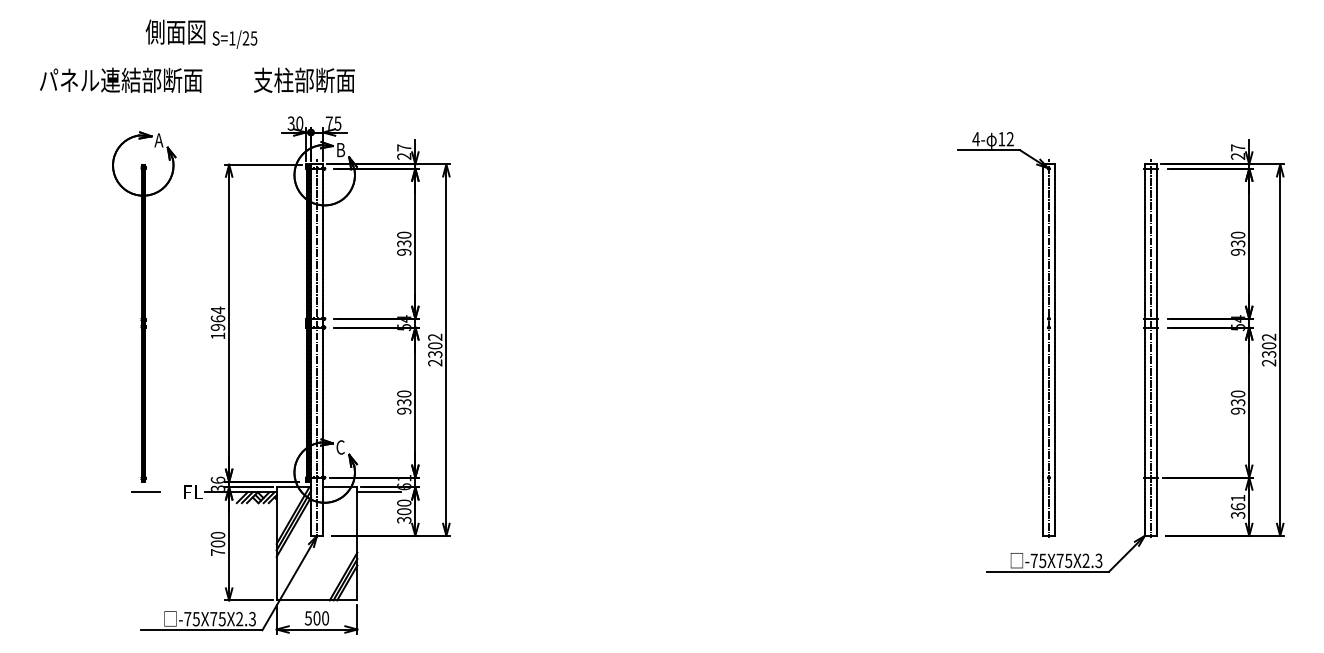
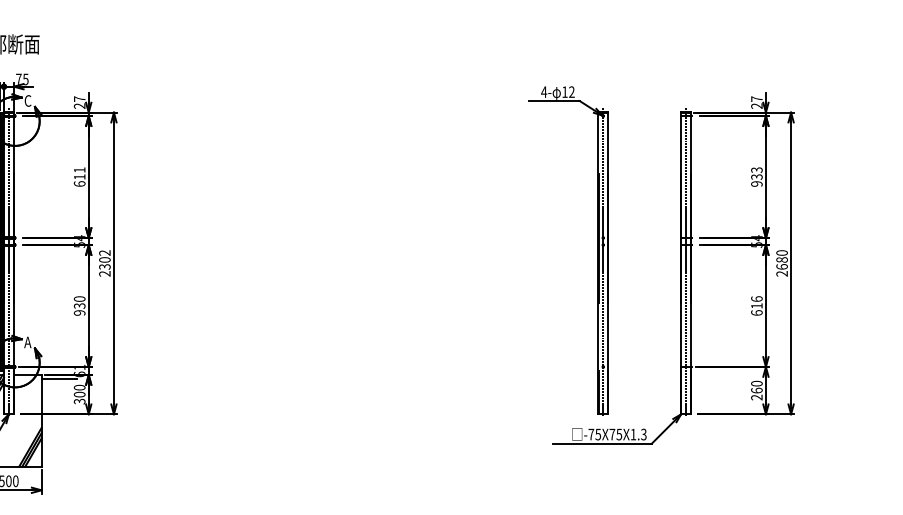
text: (340, 149) -> (27, 100), B -> C
text: (1238, 234) -> (757, 169), 930 -> 933
text: (404, 243) -> (79, 176), 930 -> 611
text: (1268, 345) -> (781, 259), 2302 -> 2680
text: (1237, 402) -> (756, 305), 930 -> 616
text: (340, 447) -> (27, 342), C -> A
text: (1237, 506) -> (756, 390), 361 -> 260
text: (1085, 560) -> (632, 434), -75X75X2.3 -> -75X75X1.3

